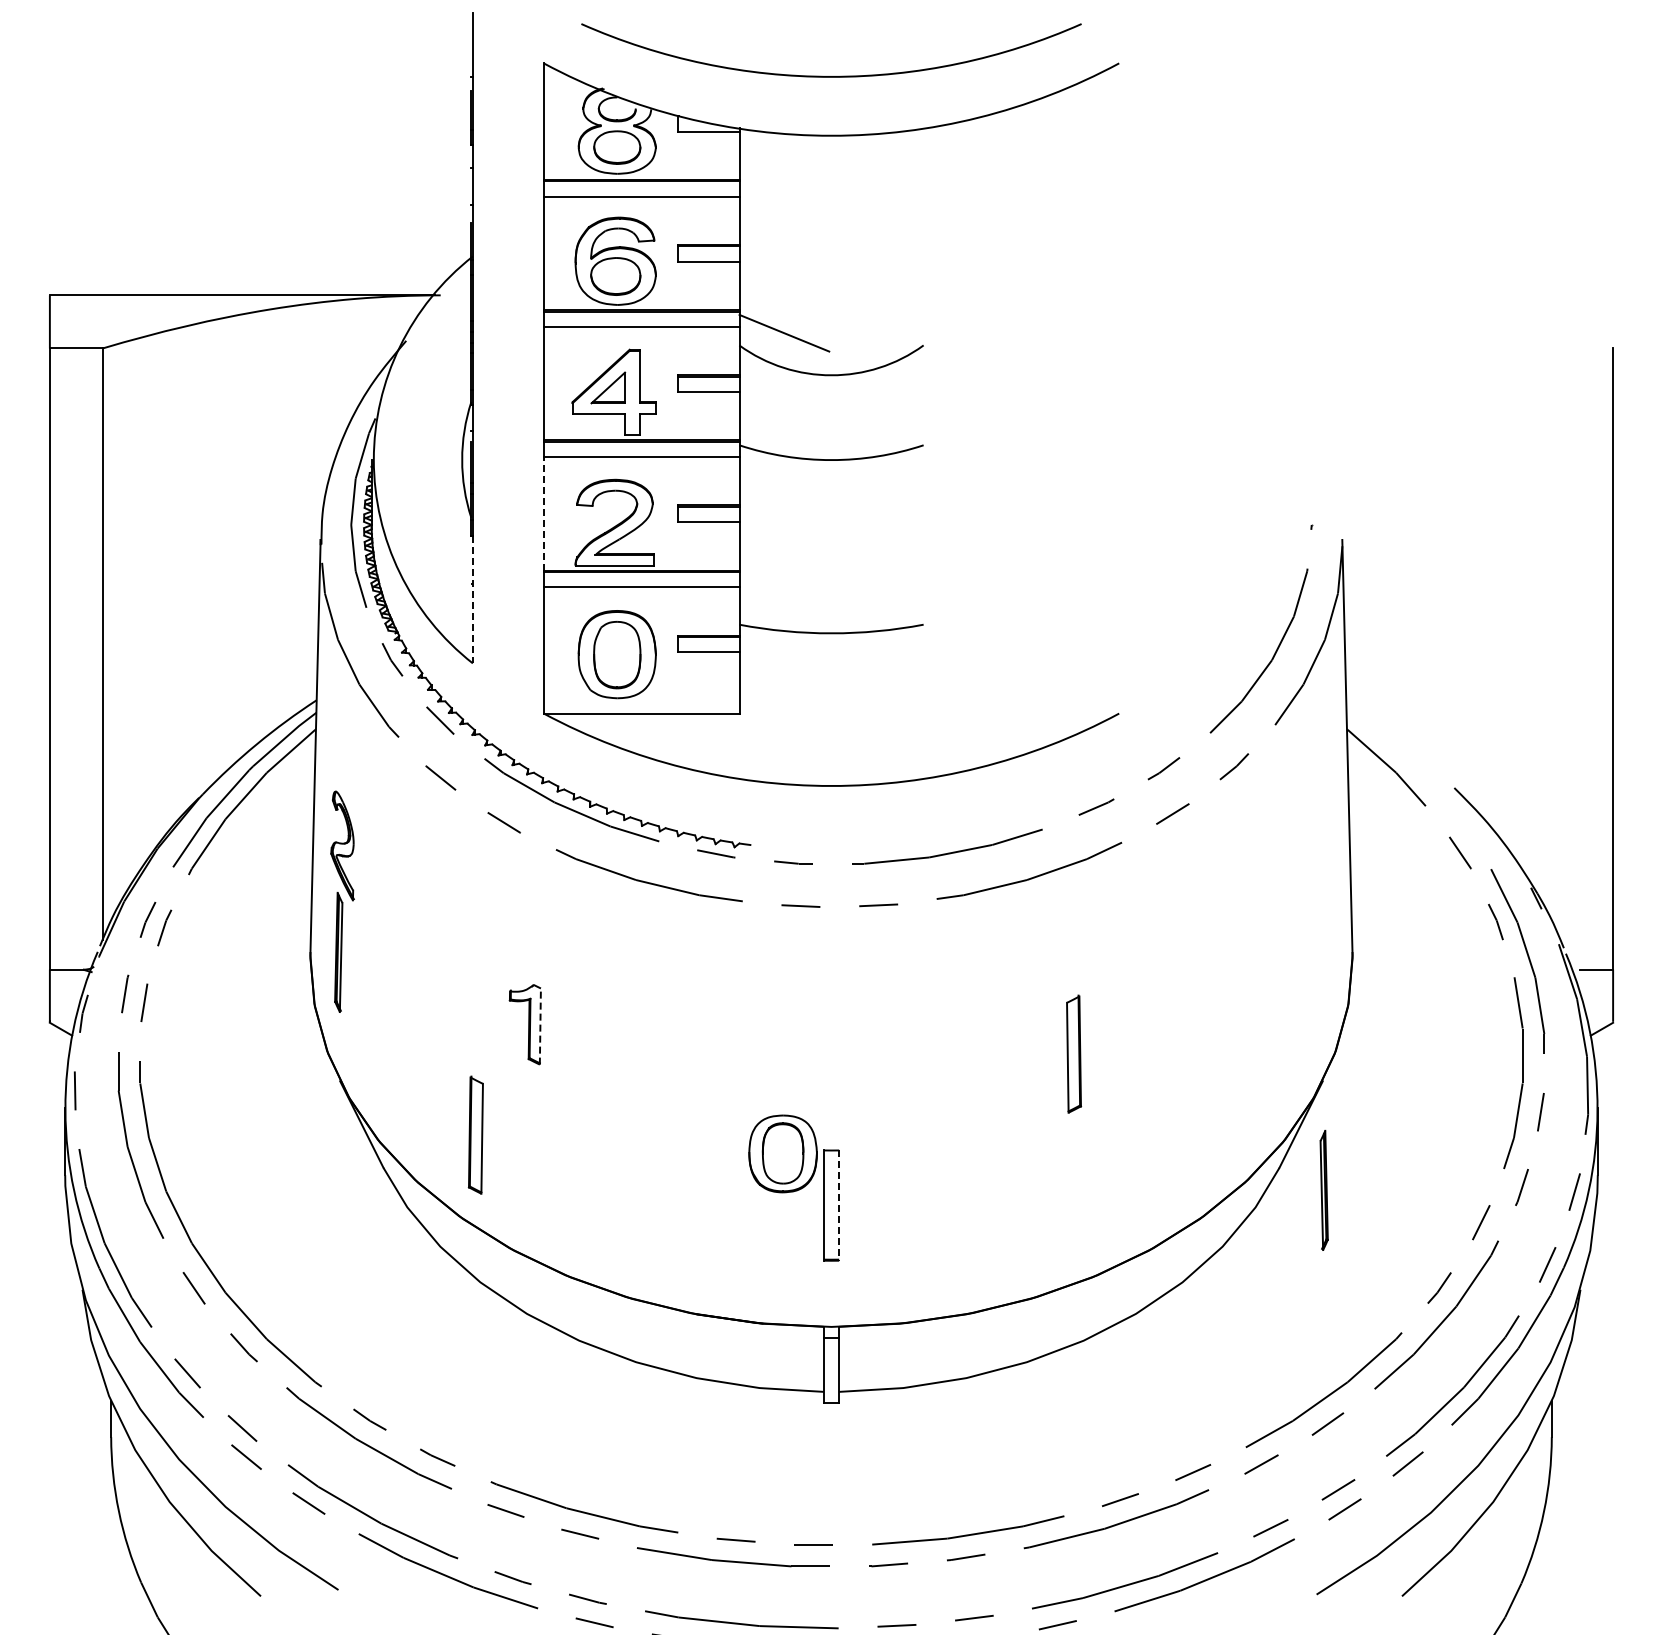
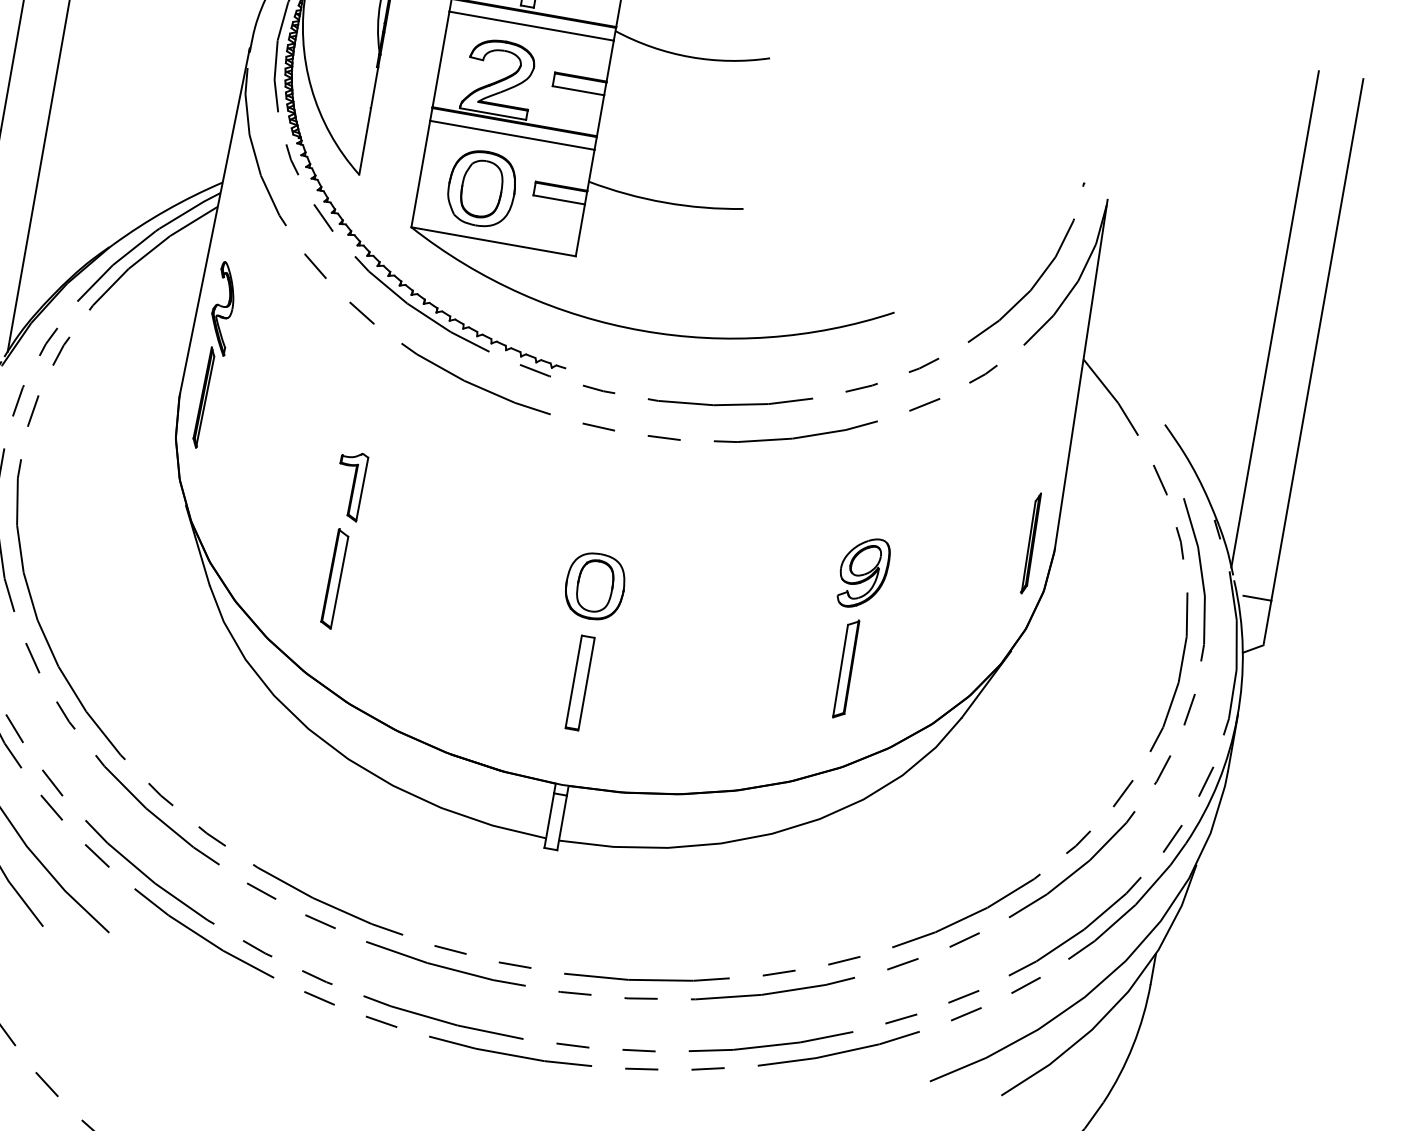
line: (543, 513) -> (440, 59), dashed -> solid
line: (472, 599) -> (368, 121), dashed -> solid
line: (1560, 643) -> (1275, 319), added
part: (1136, 1020) -> (863, 572), added
line: (540, 1026) -> (362, 489), dashed -> solid
part: (1074, 1053) -> (846, 668), moved
part: (475, 1134) -> (334, 578), moved
part: (782, 1153) -> (594, 585), moved
part: (1323, 1189) -> (1030, 542), moved
line: (839, 1206) -> (586, 685), dashed -> solid

